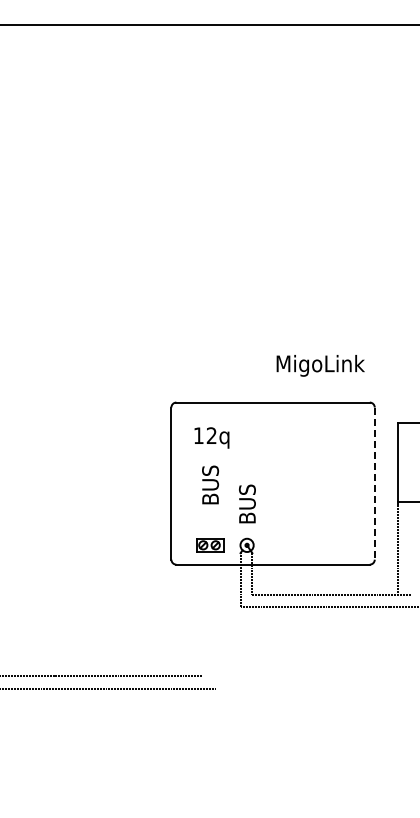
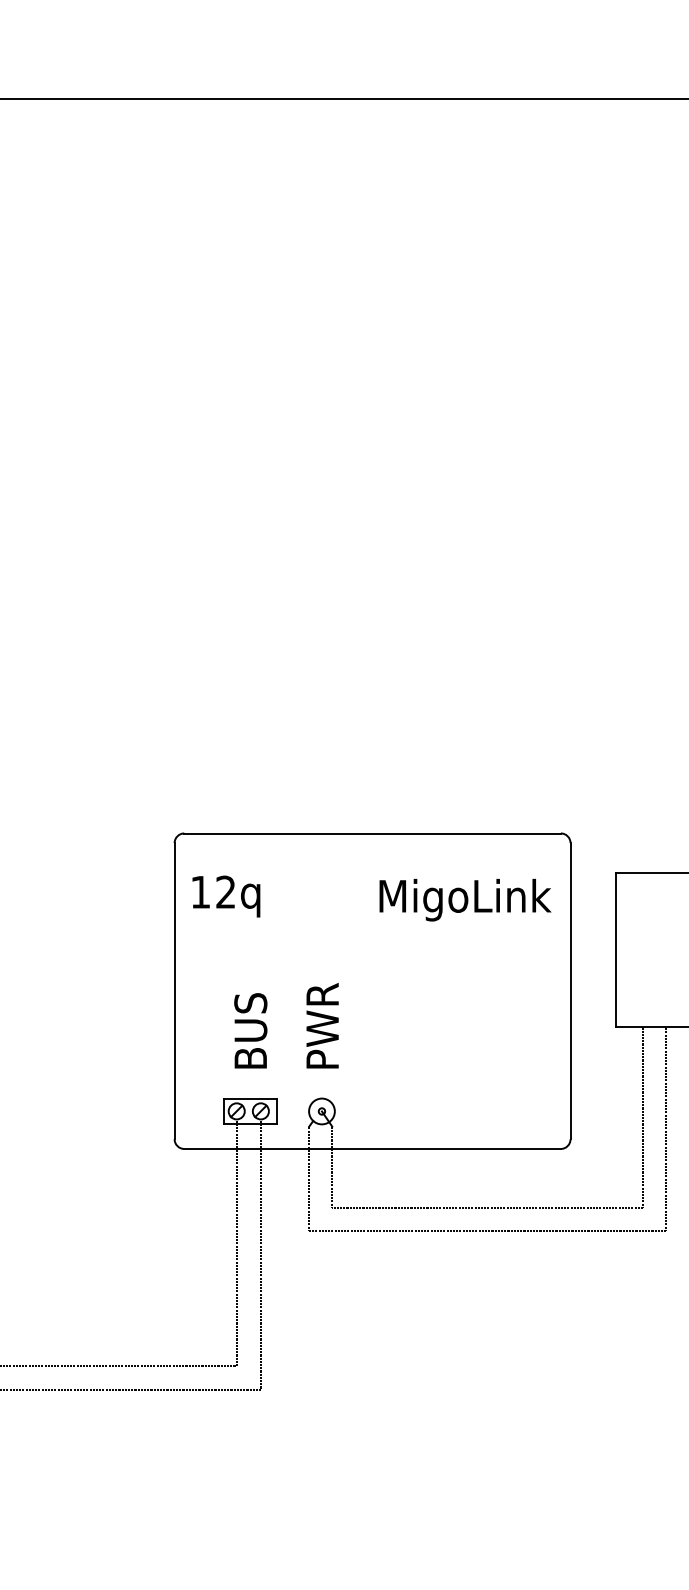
text: (320, 365) -> (464, 899), moved
text: (211, 437) -> (225, 895), moved
text: (210, 484) -> (250, 1029), moved
line: (374, 484) -> (569, 992), dashed -> solid
text: (246, 500) -> (320, 1024), BUS -> PWR
line: (398, 548) -> (643, 1117), moved
line: (203, 612) -> (237, 1242), added
line: (215, 618) -> (260, 1253), added

